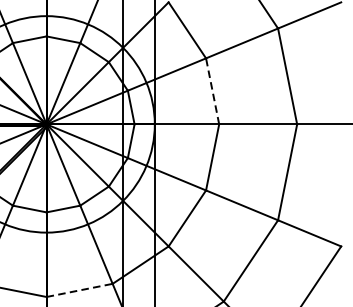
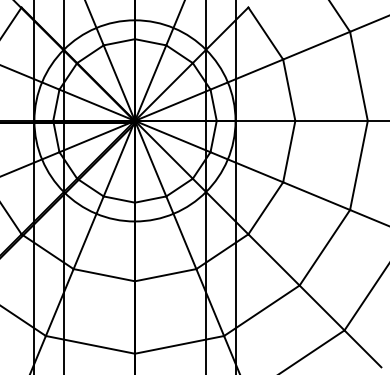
line: (212, 90) -> (289, 89), dashed -> solid
line: (80, 290) -> (166, 275), dashed -> solid

